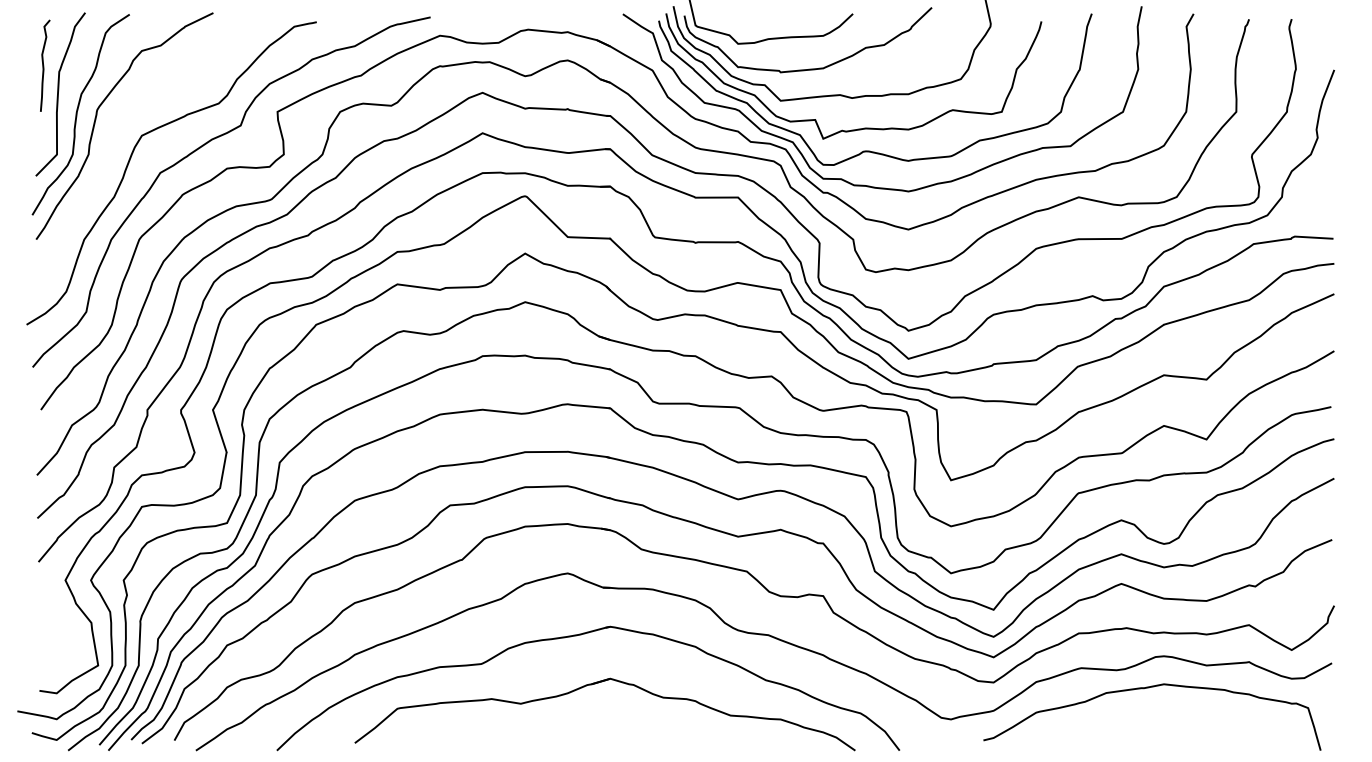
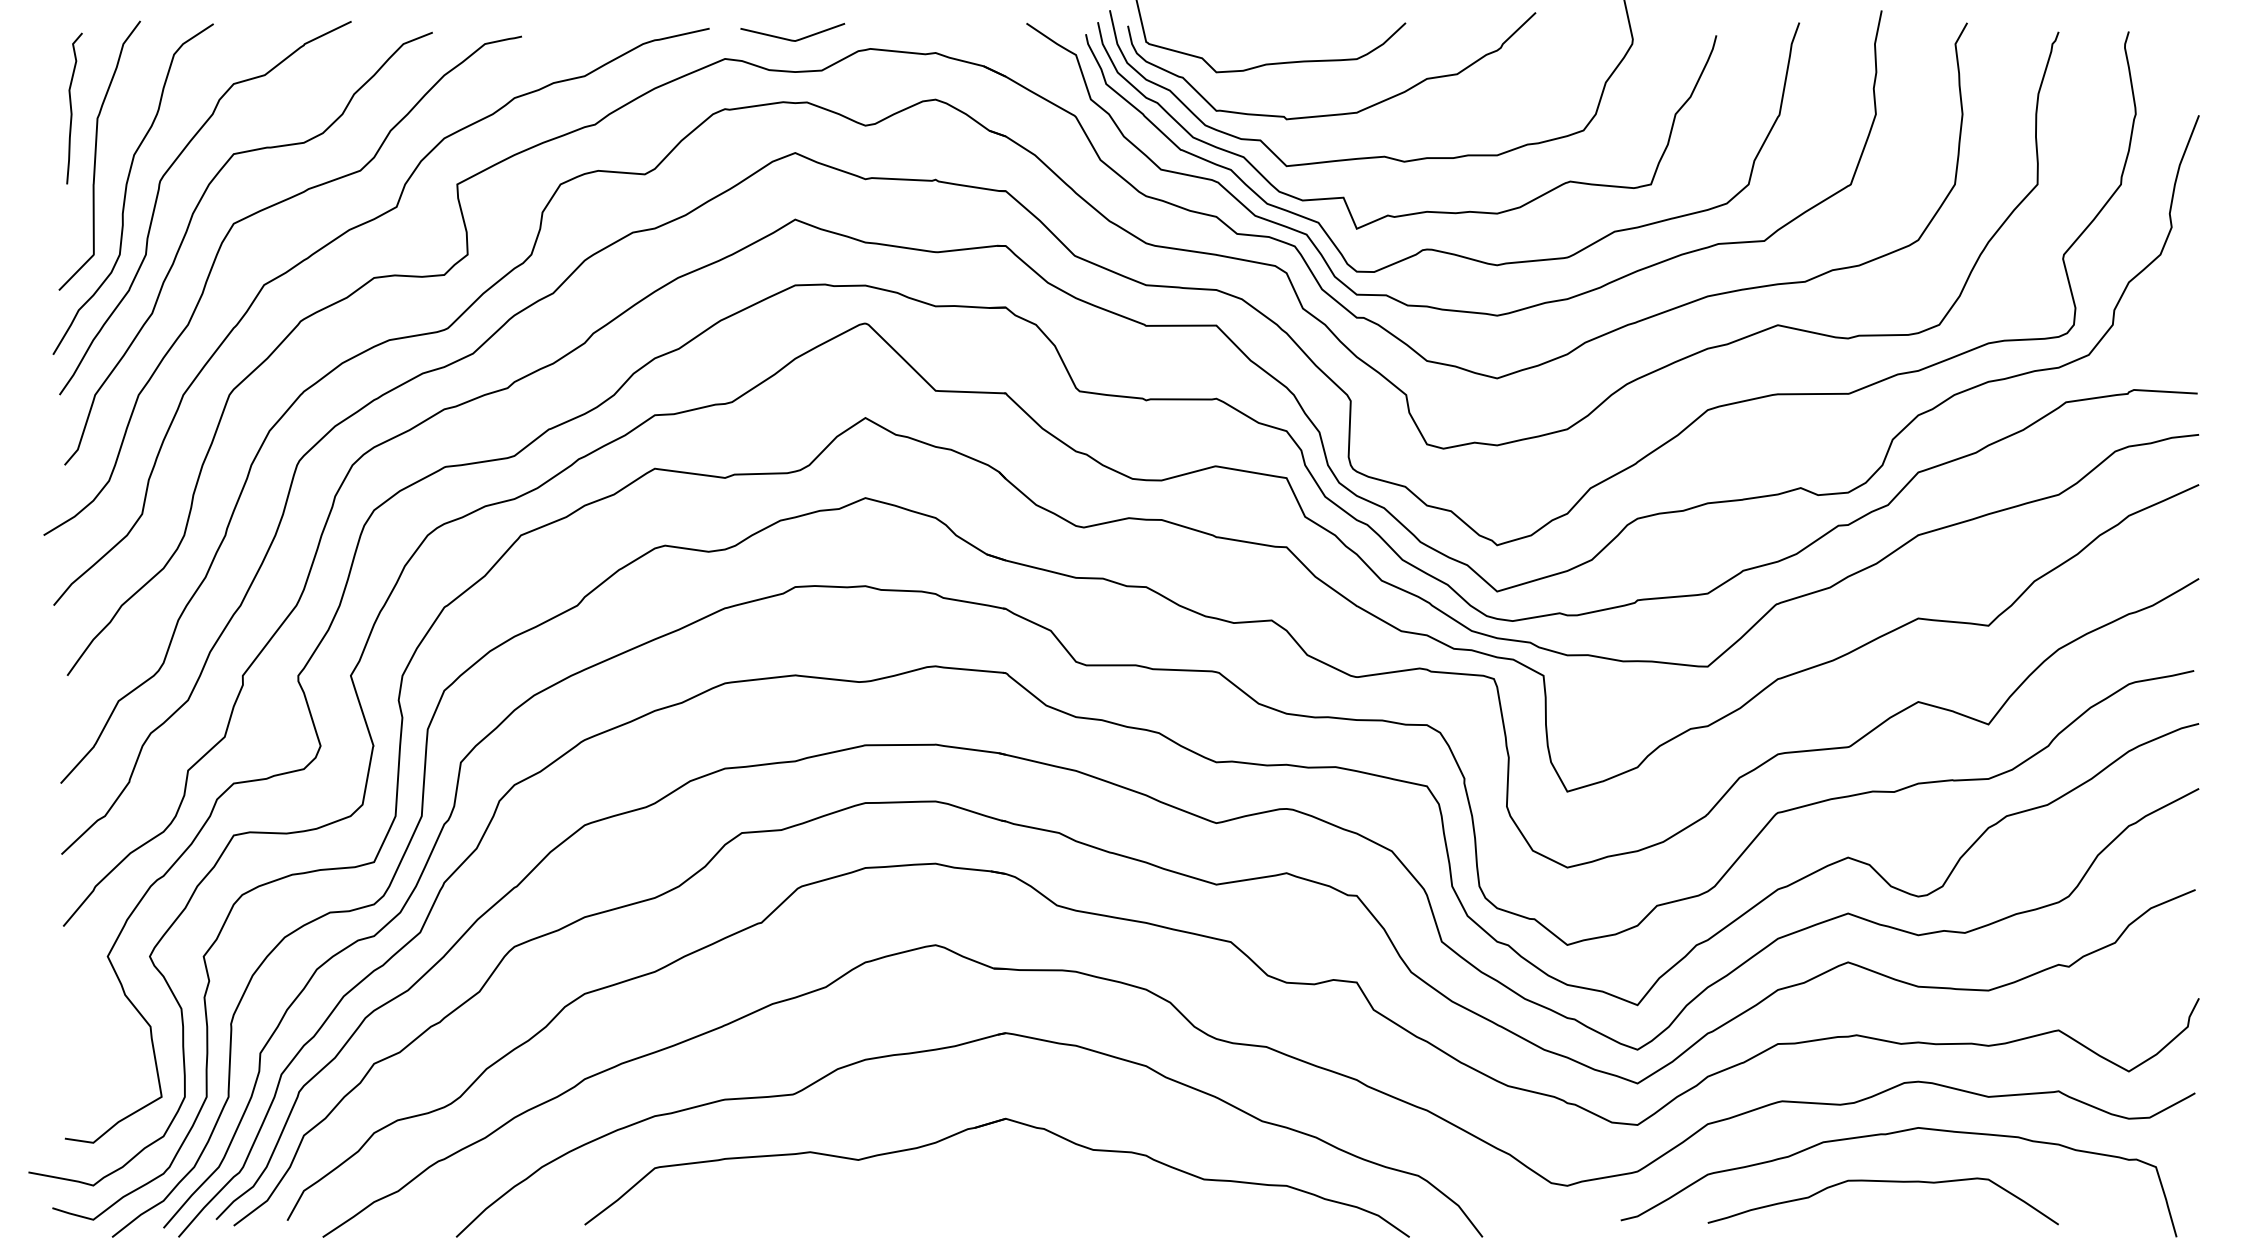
line: (480, 23) -> (791, 38), added
curve: (115, 137) -> (190, 226), added
curve: (1142, 717) -> (1882, 1182), added

